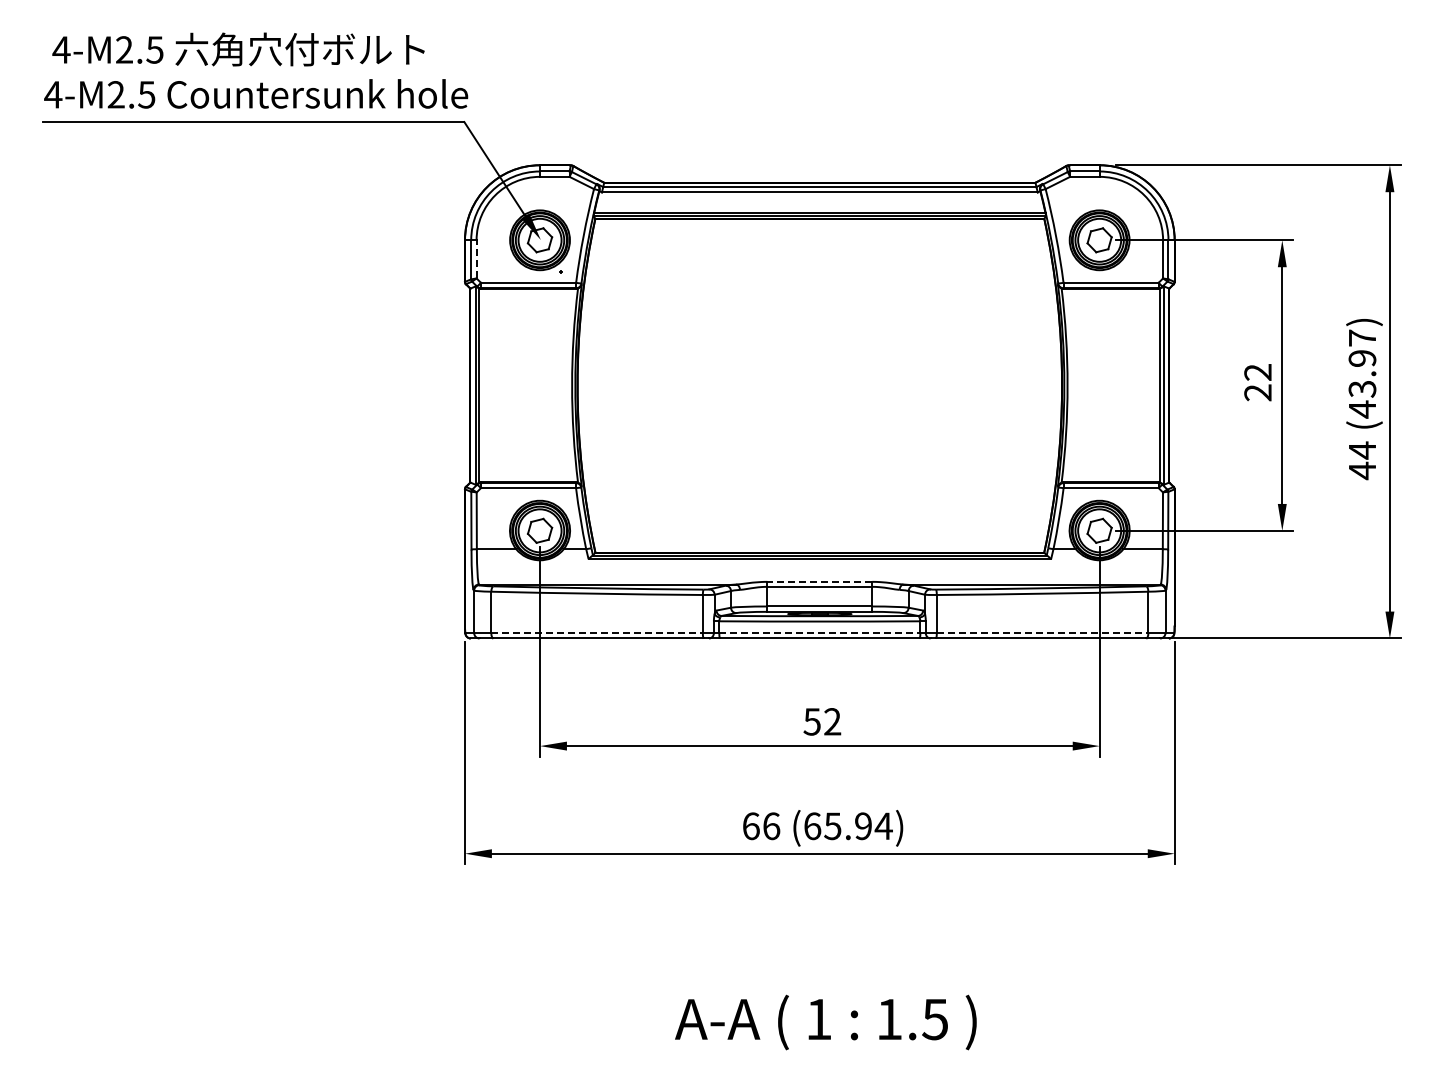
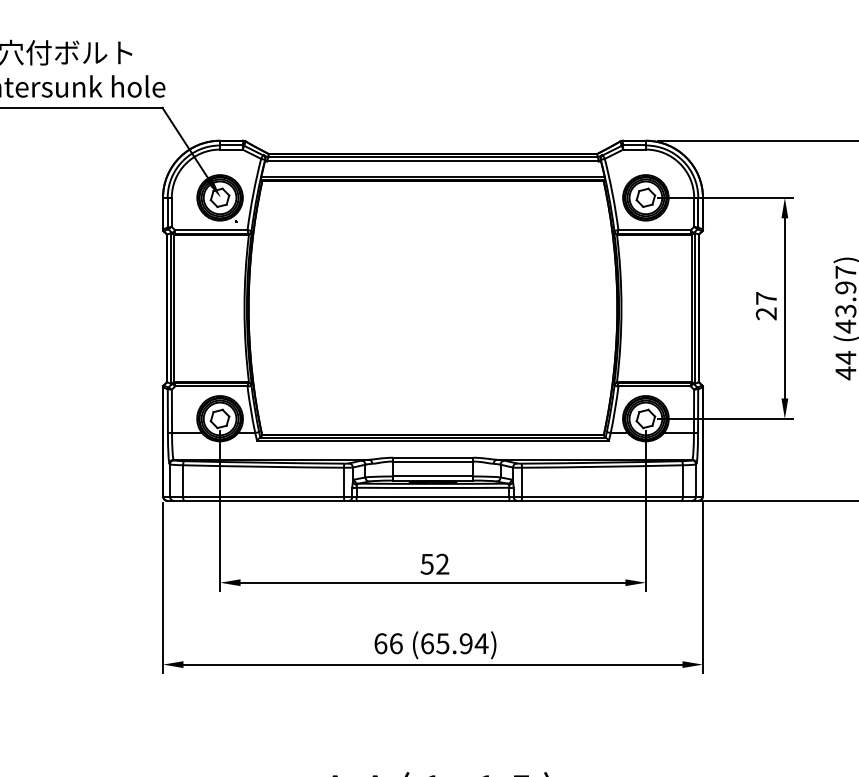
line: (476, 258) -> (171, 211), dashed -> solid
text: (1257, 372) -> (766, 298), 22 -> 27
line: (819, 581) -> (432, 457), dashed -> solid
line: (597, 633) -> (263, 497), dashed -> solid
line: (819, 633) -> (432, 497), dashed -> solid
line: (1042, 633) -> (602, 497), dashed -> solid

